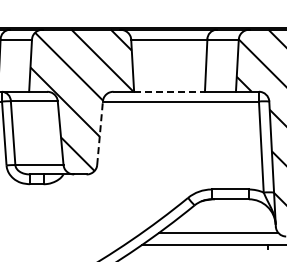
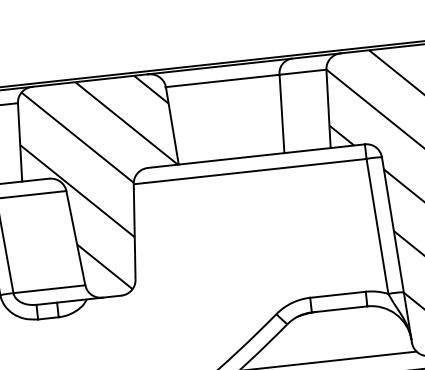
line: (169, 91) -> (231, 158), dashed -> solid
line: (100, 133) -> (135, 232), dashed -> solid

